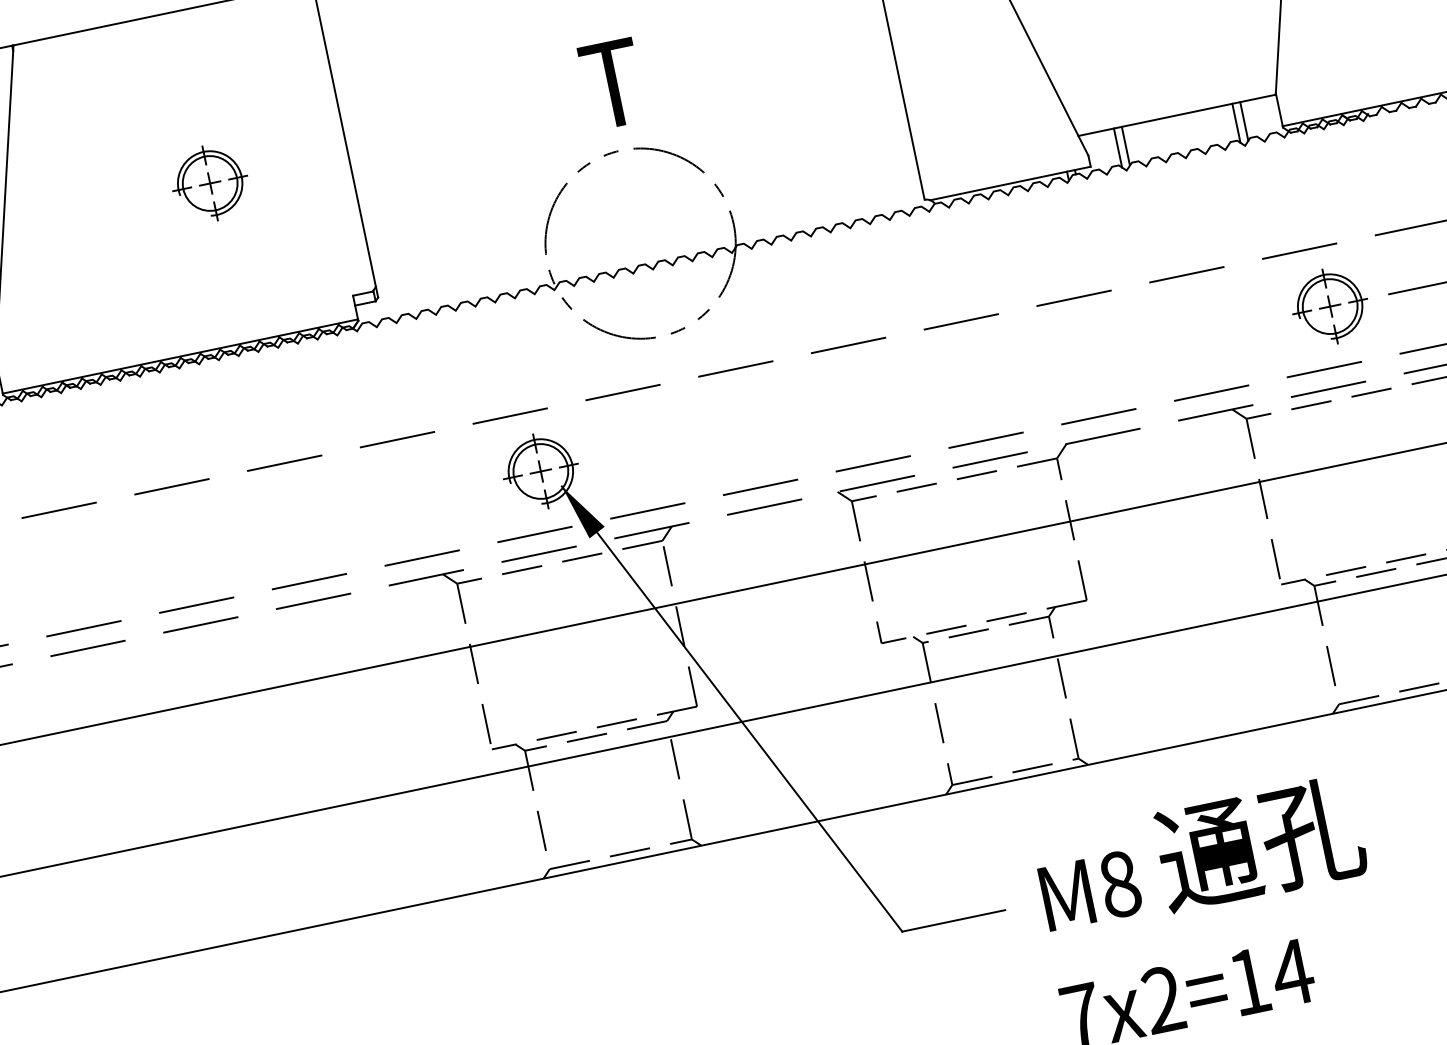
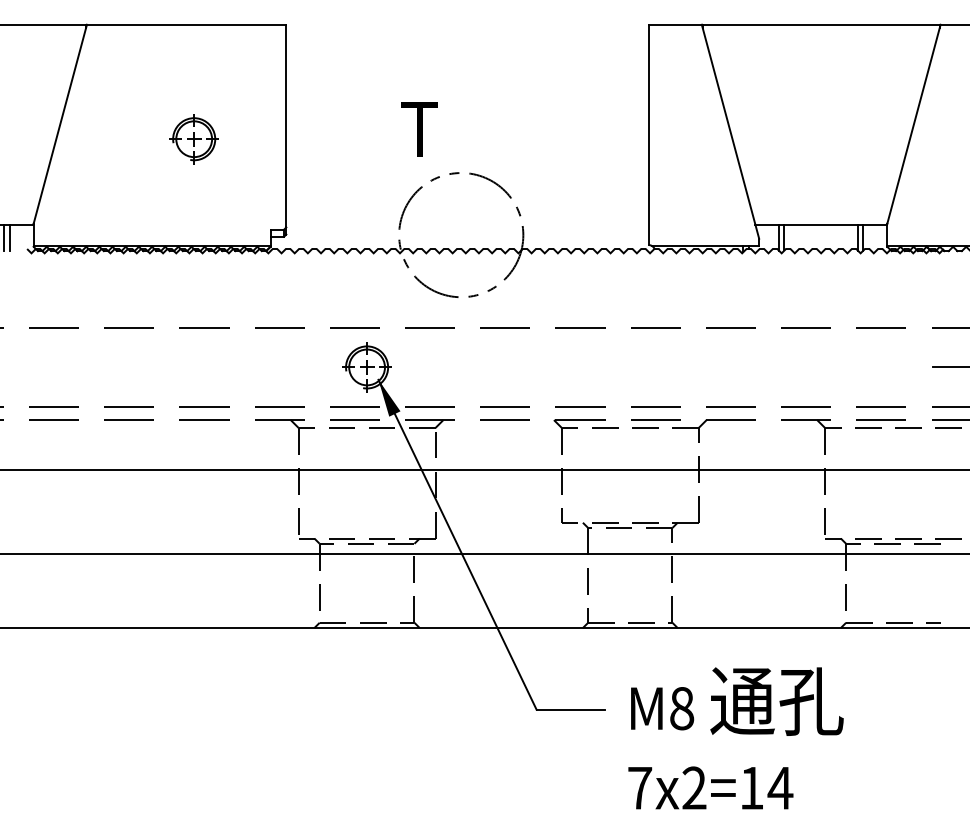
text: (612, 84) -> (419, 129), moved
part: (1330, 306) -> (893, 367), removed

